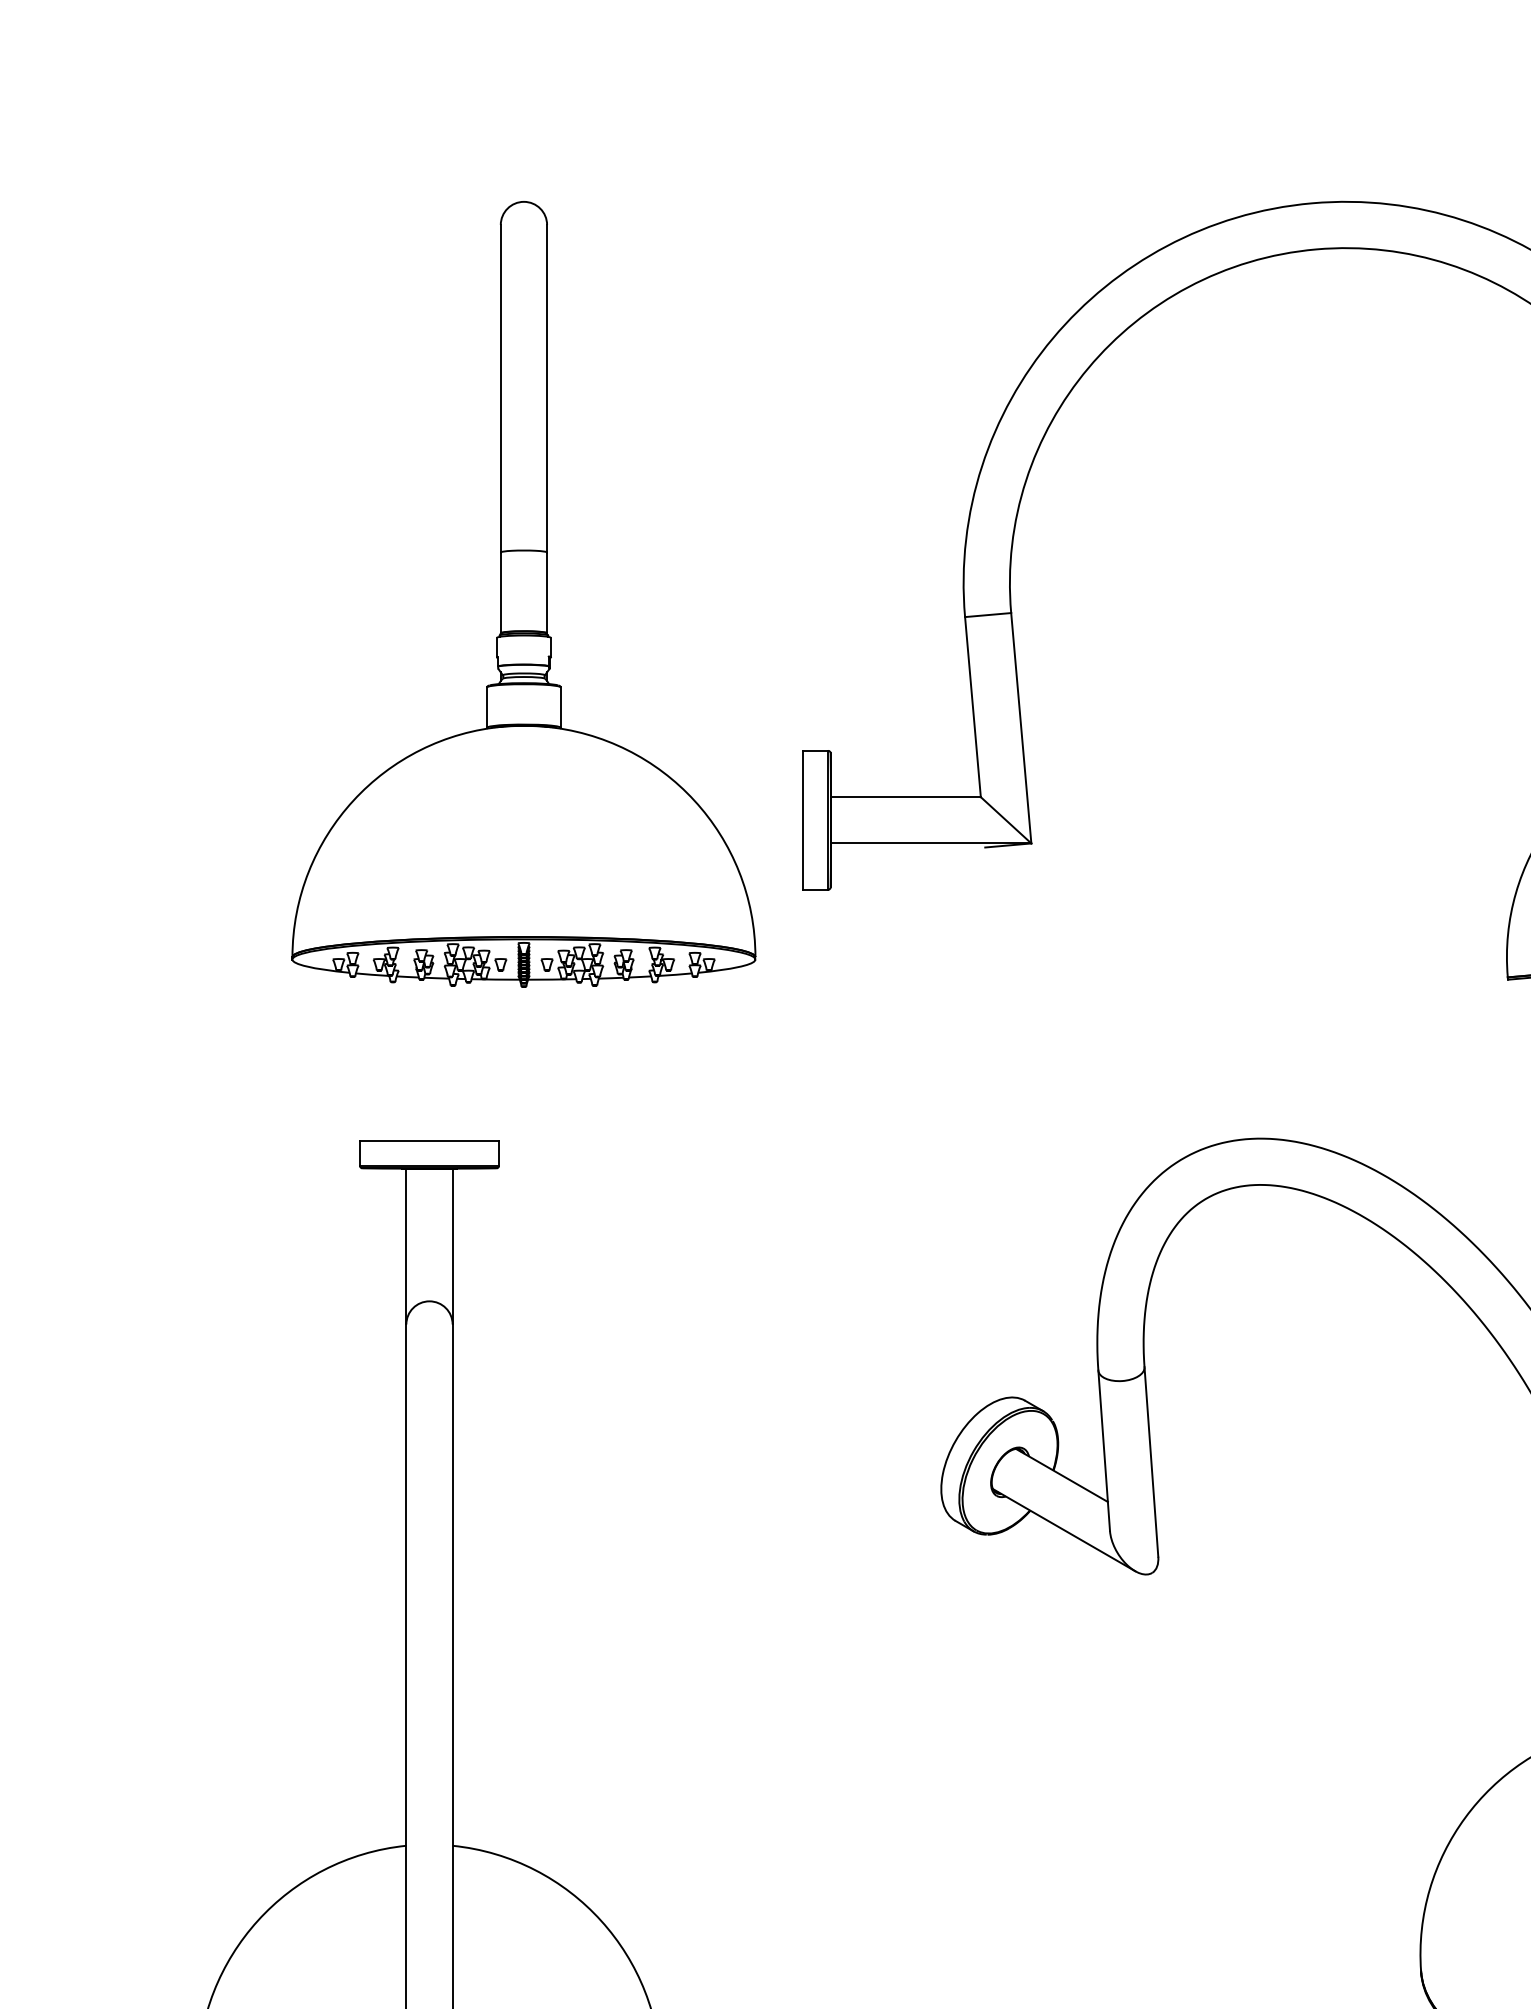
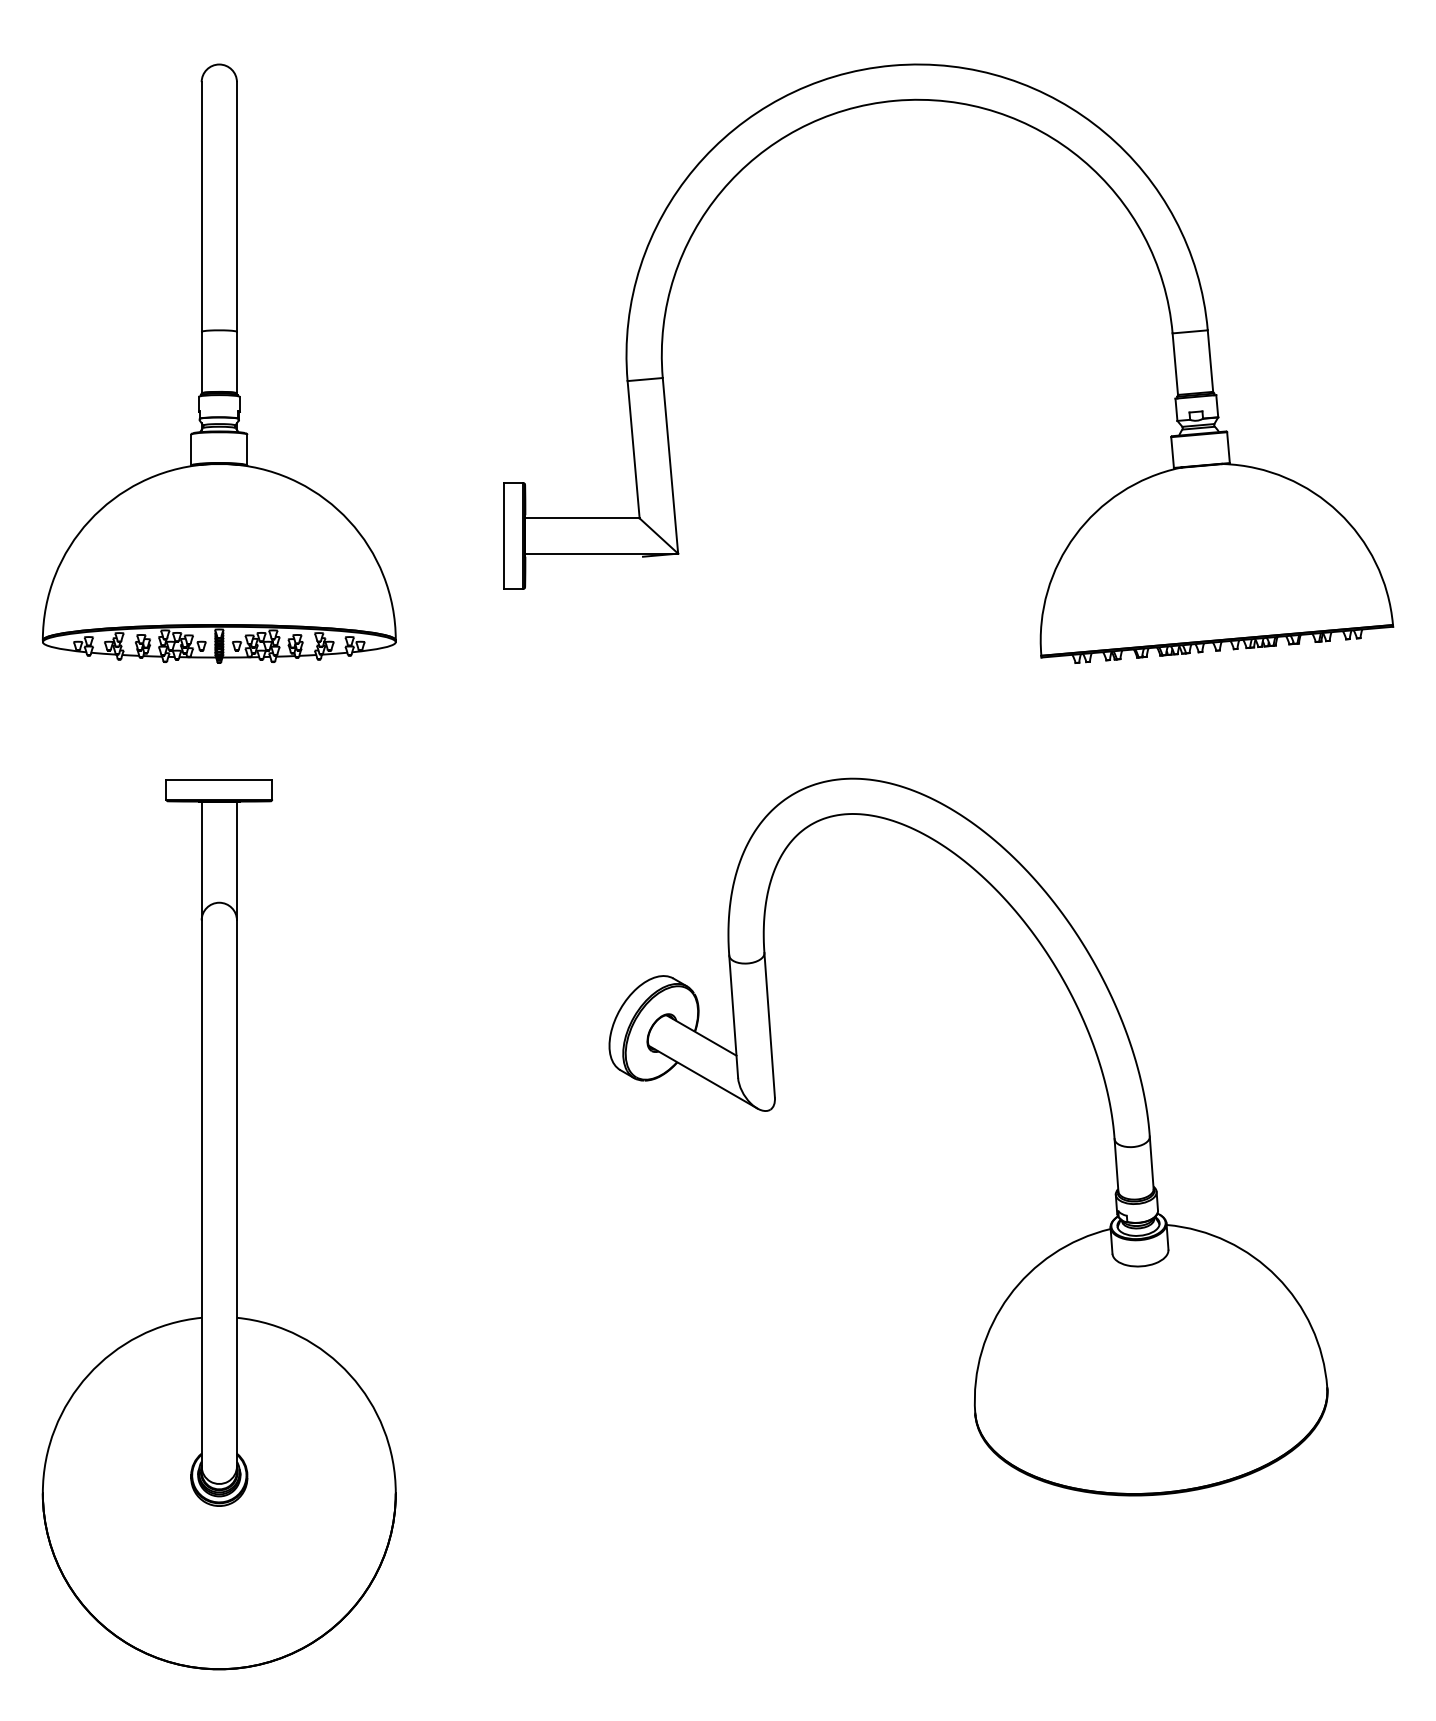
part: (522, 594) -> (218, 363), moved

